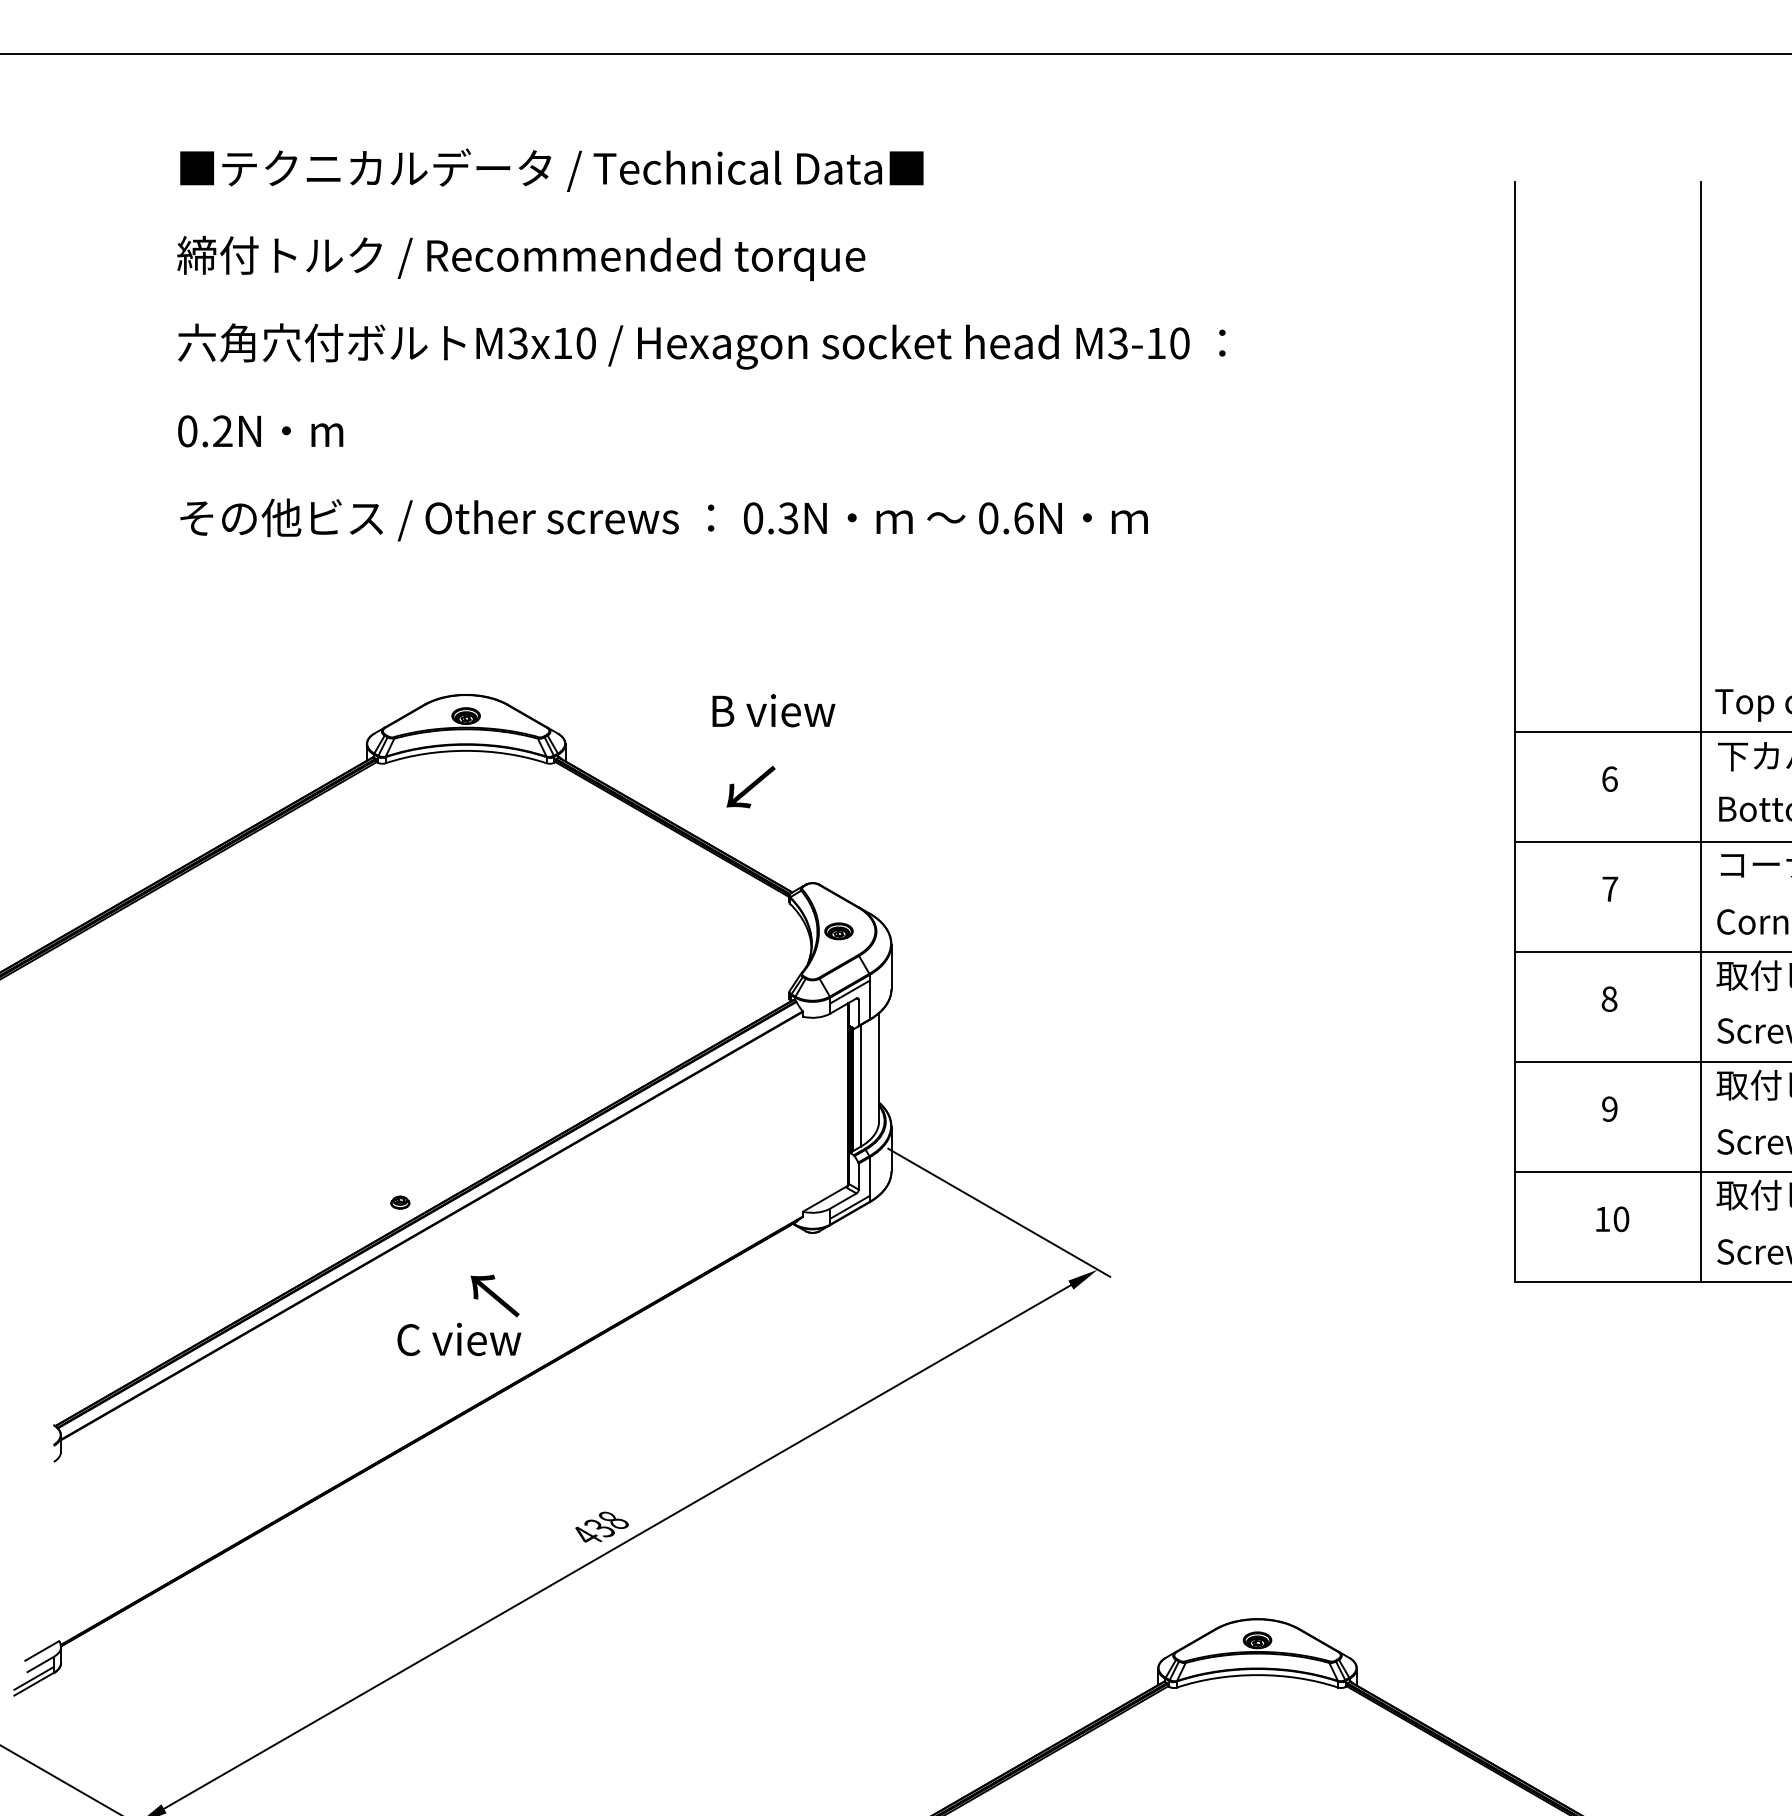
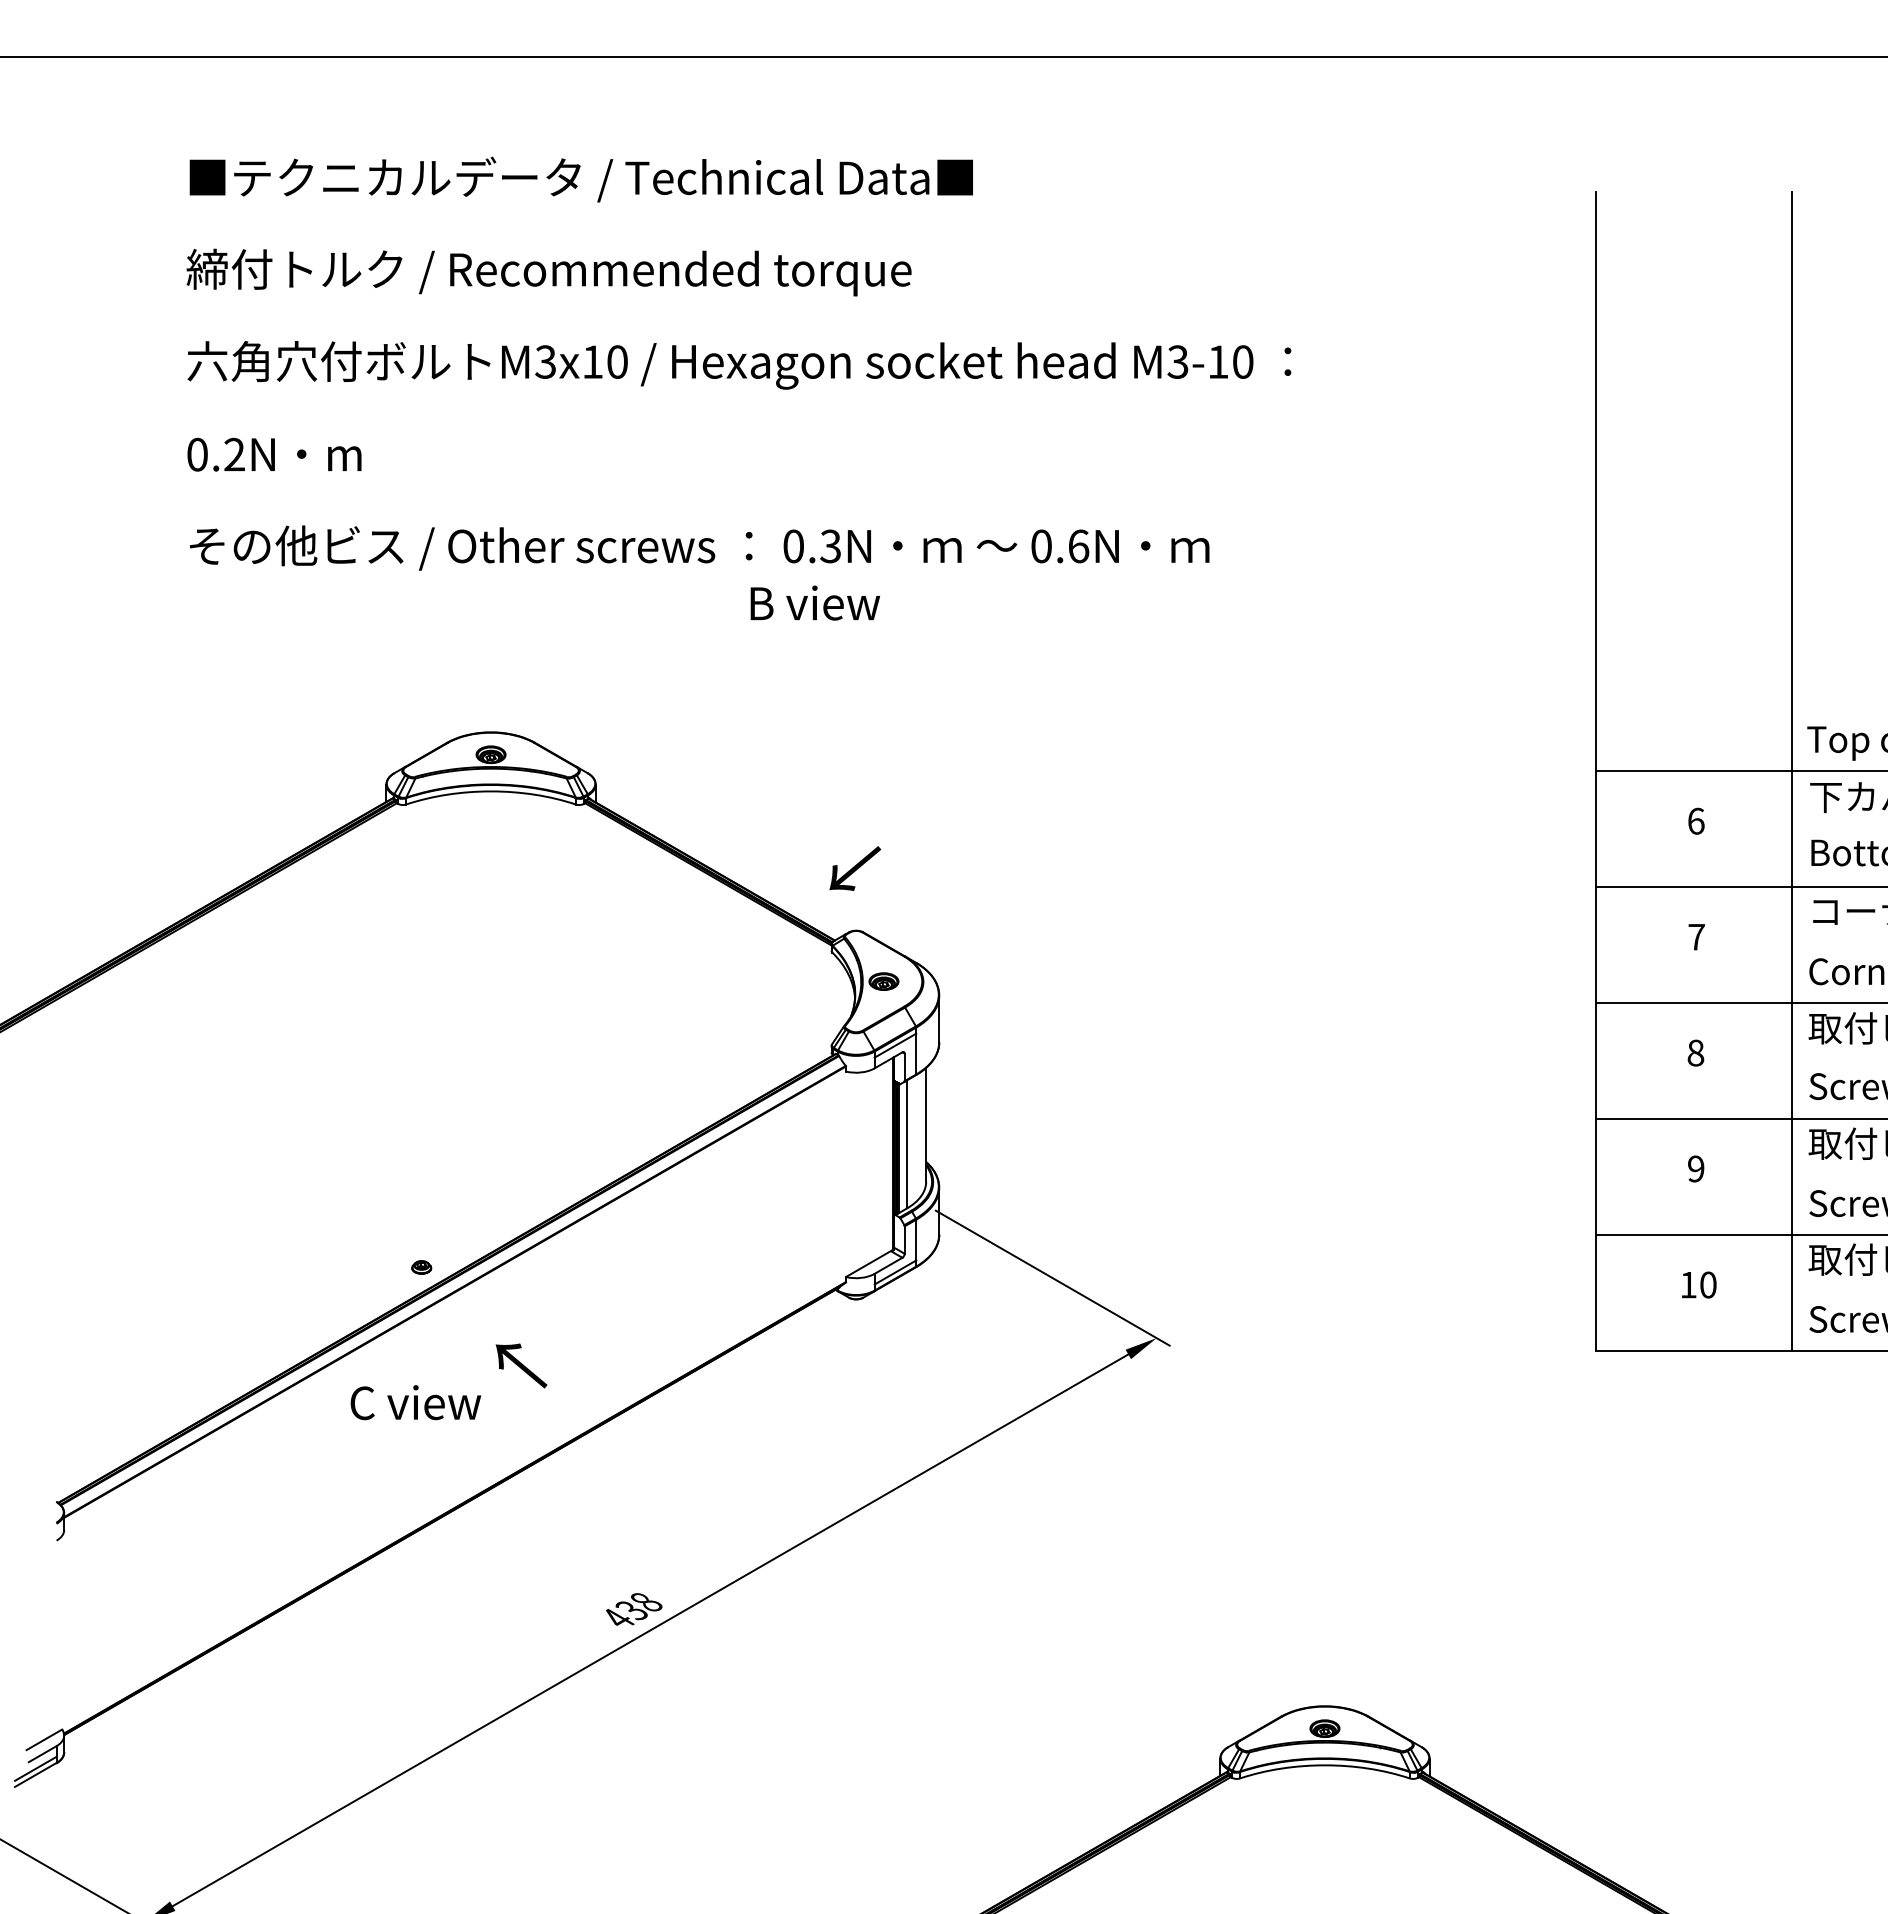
text: (774, 710) -> (815, 602), moved
text: (751, 787) -> (855, 868), moved
text: (458, 1339) -> (415, 1402), moved

